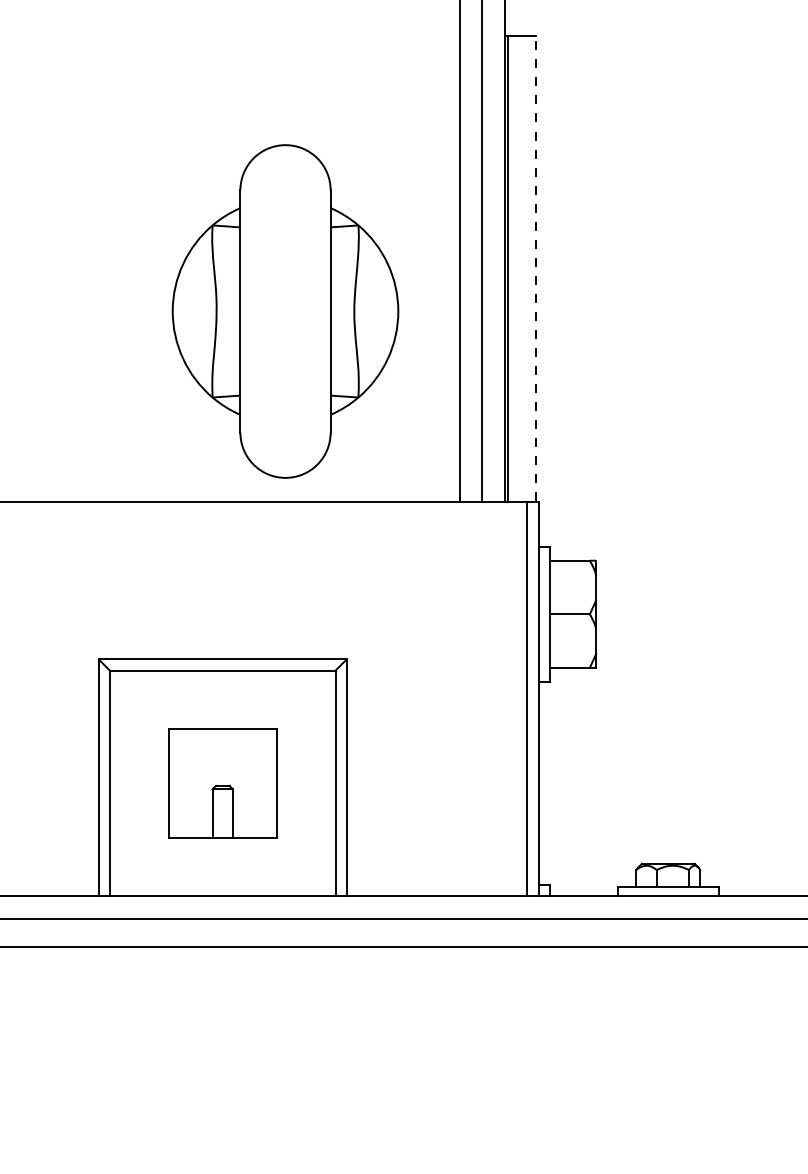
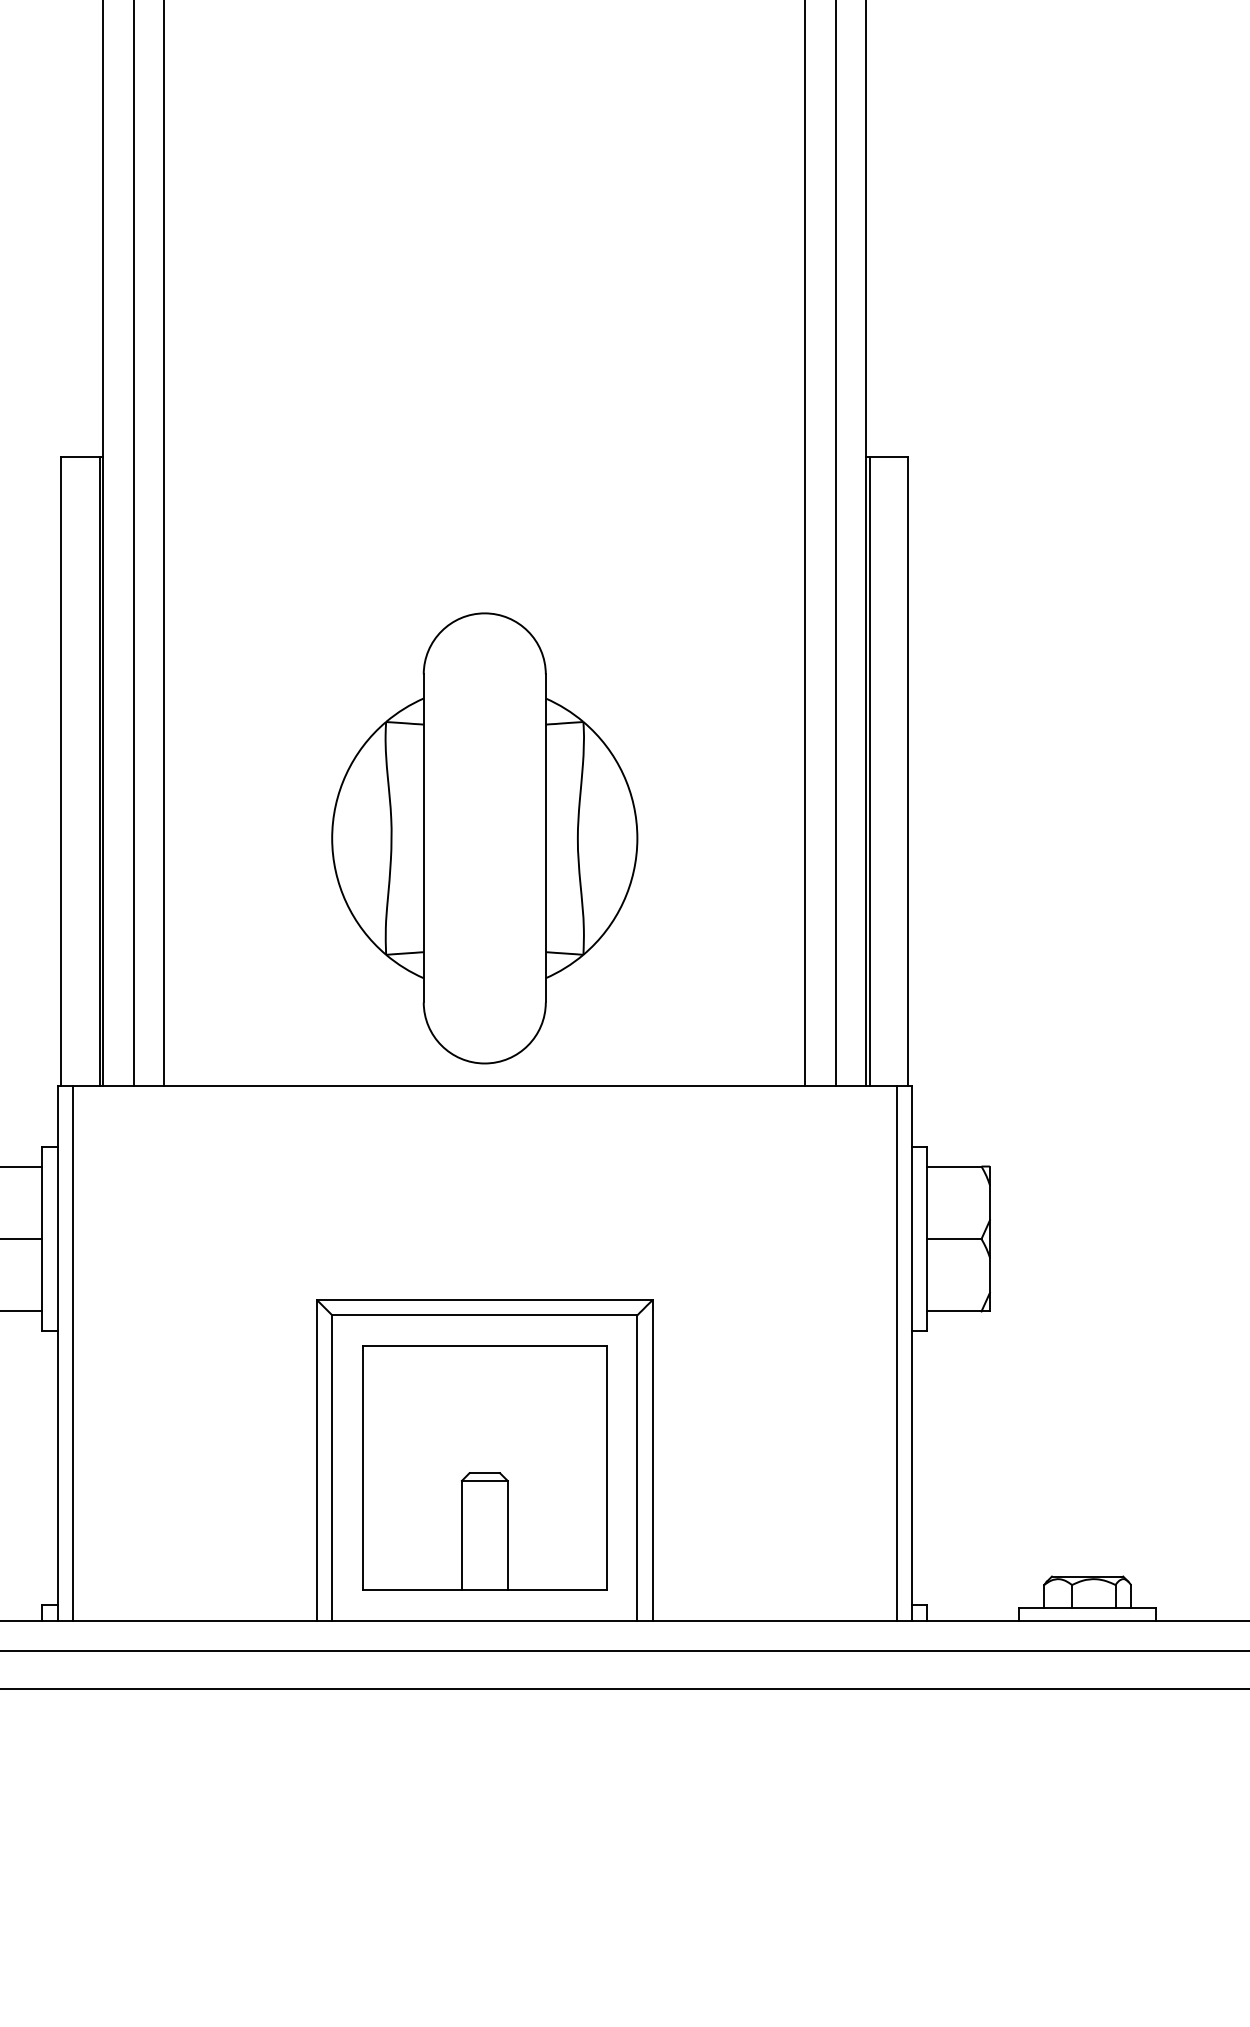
line: (535, 268) -> (908, 771), dashed -> solid
part: (285, 311) -> (484, 838), moved
part: (222, 783) -> (484, 1467), size x1.67

